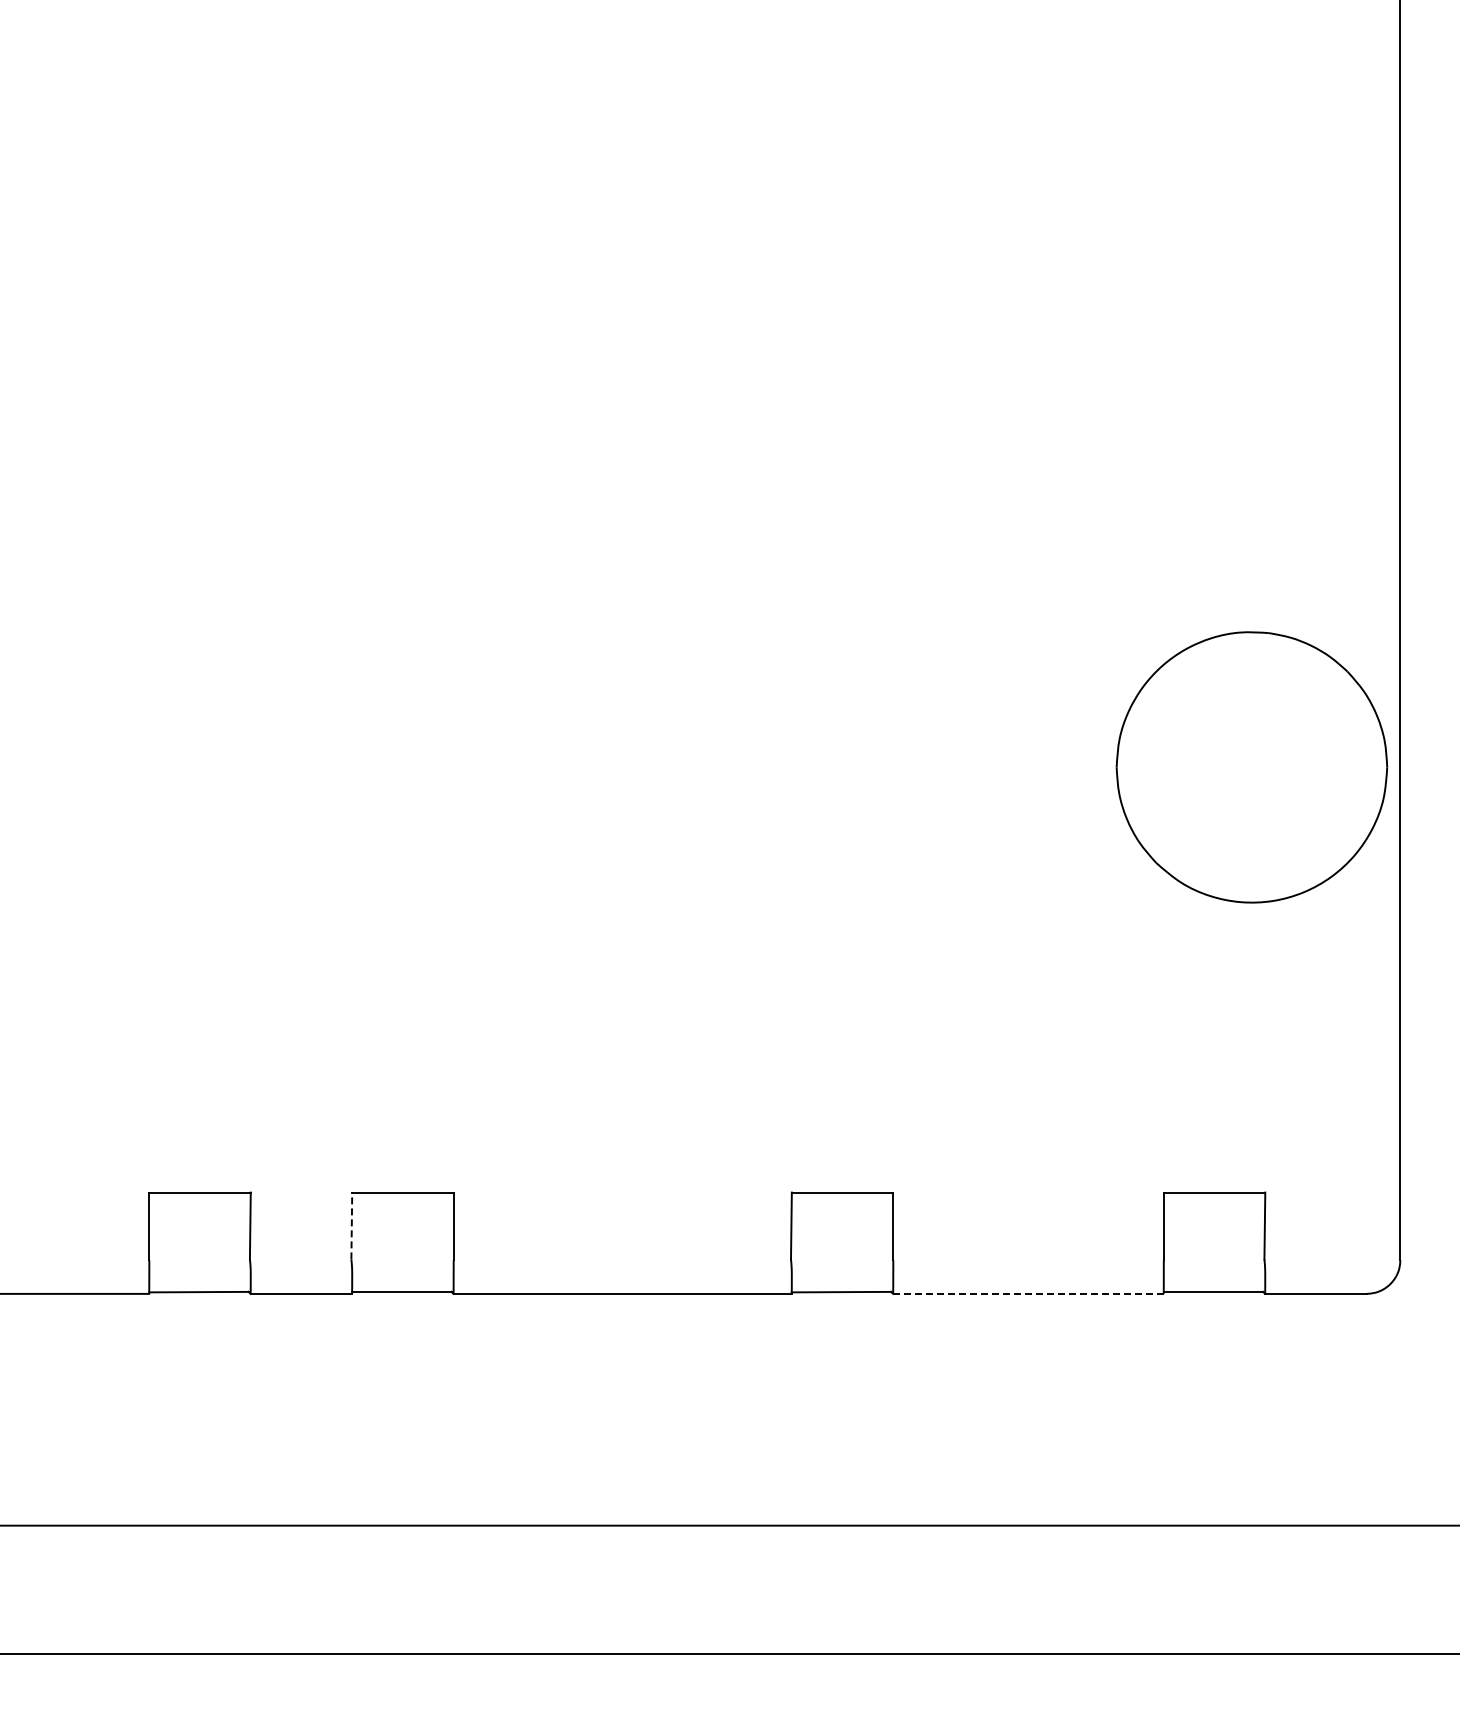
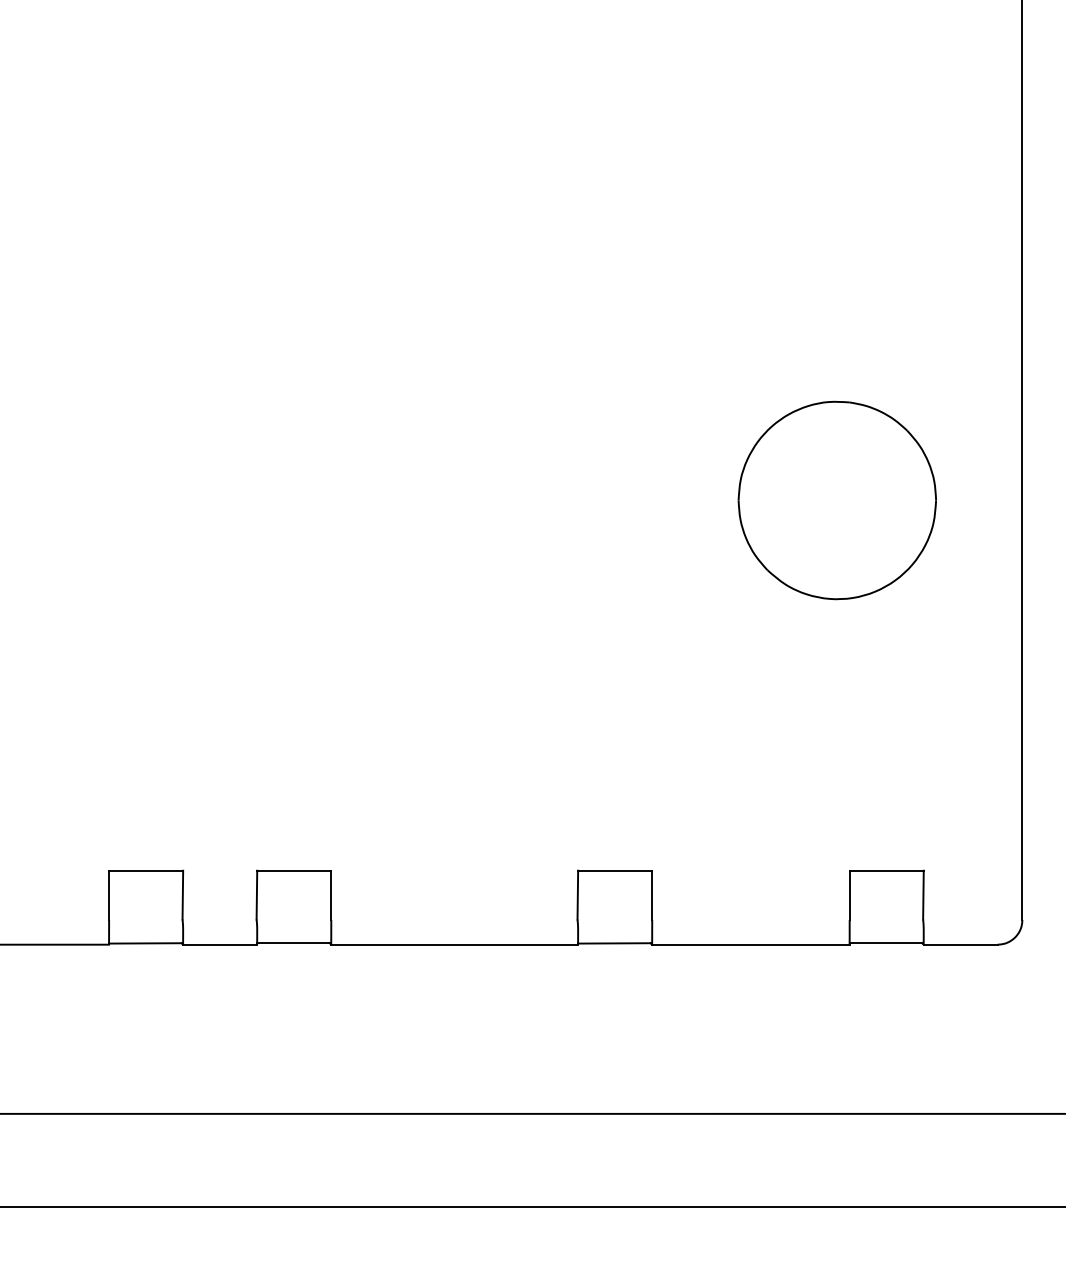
part: (1251, 767) -> (837, 500), moved
line: (351, 1225) -> (256, 894), dashed -> solid
line: (1028, 1293) -> (750, 944), dashed -> solid

